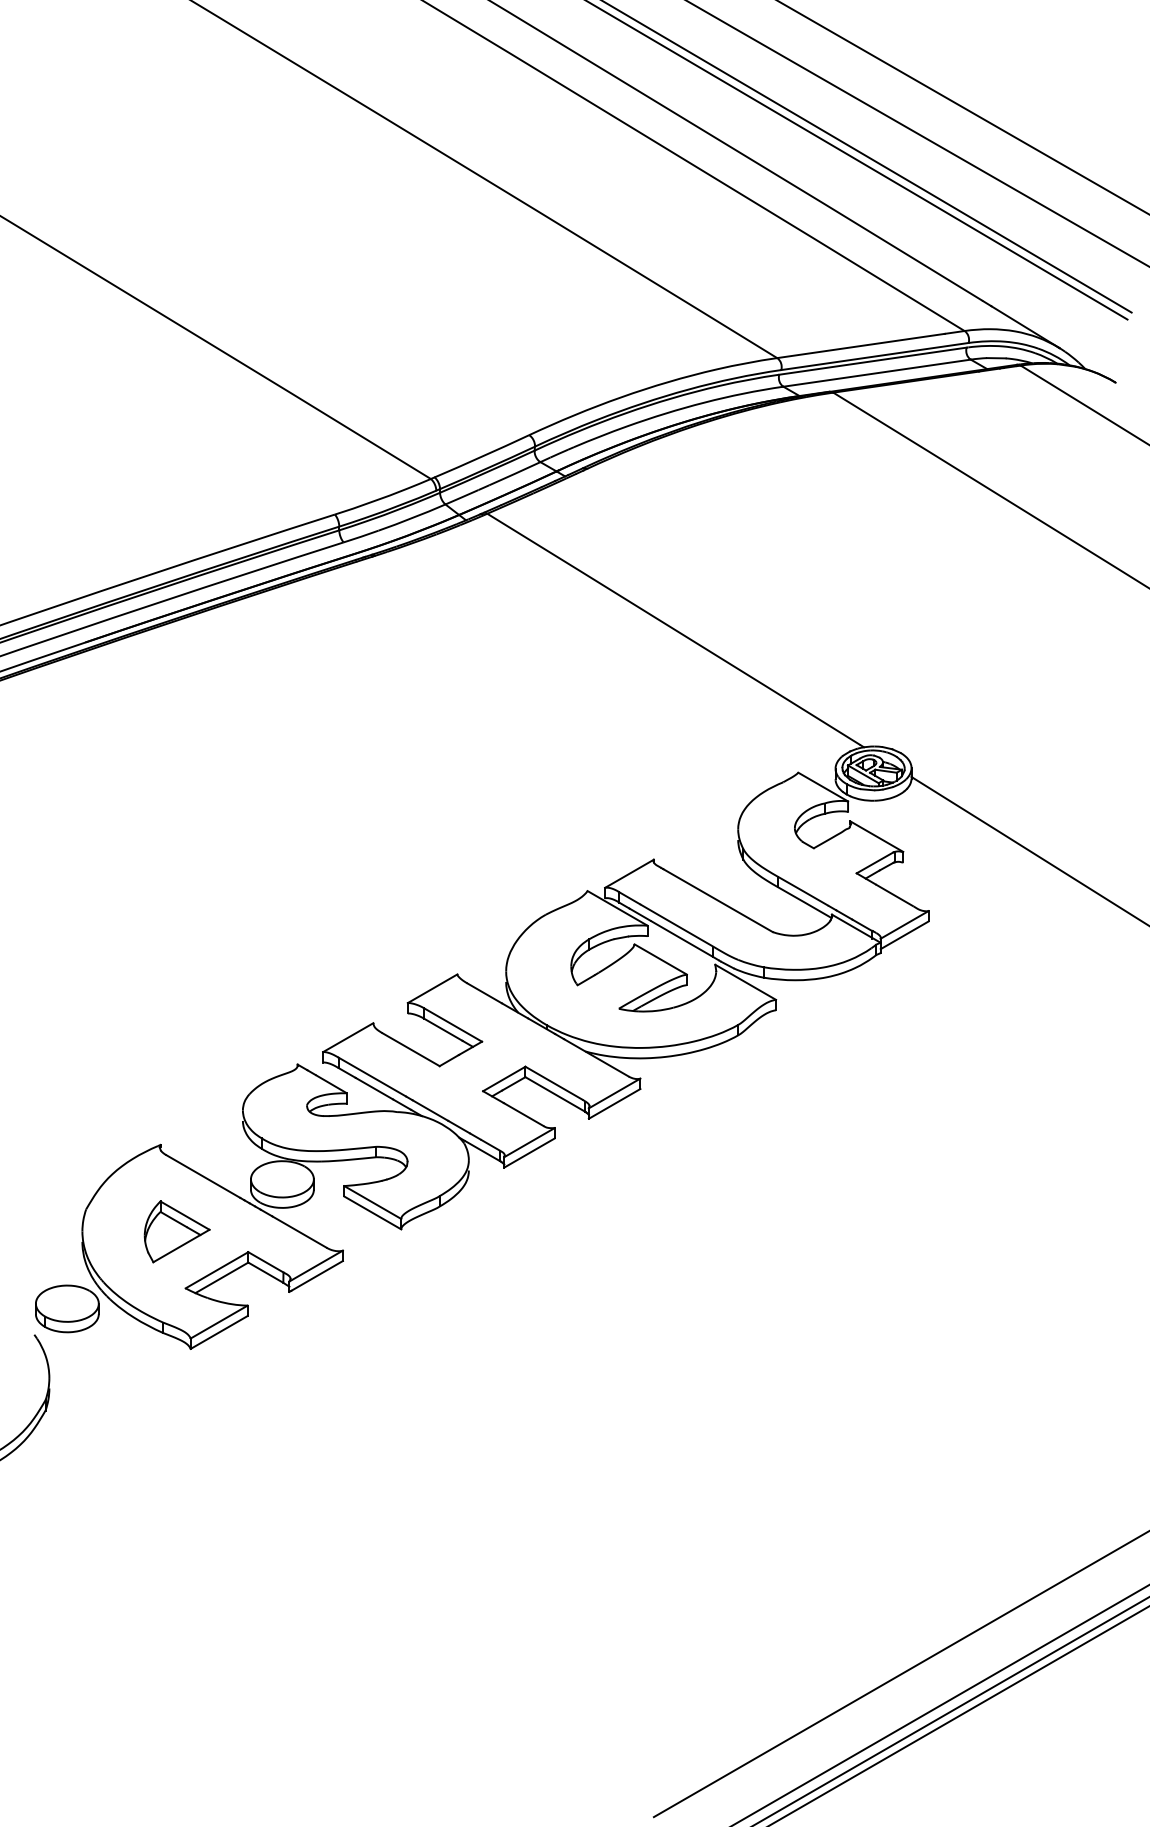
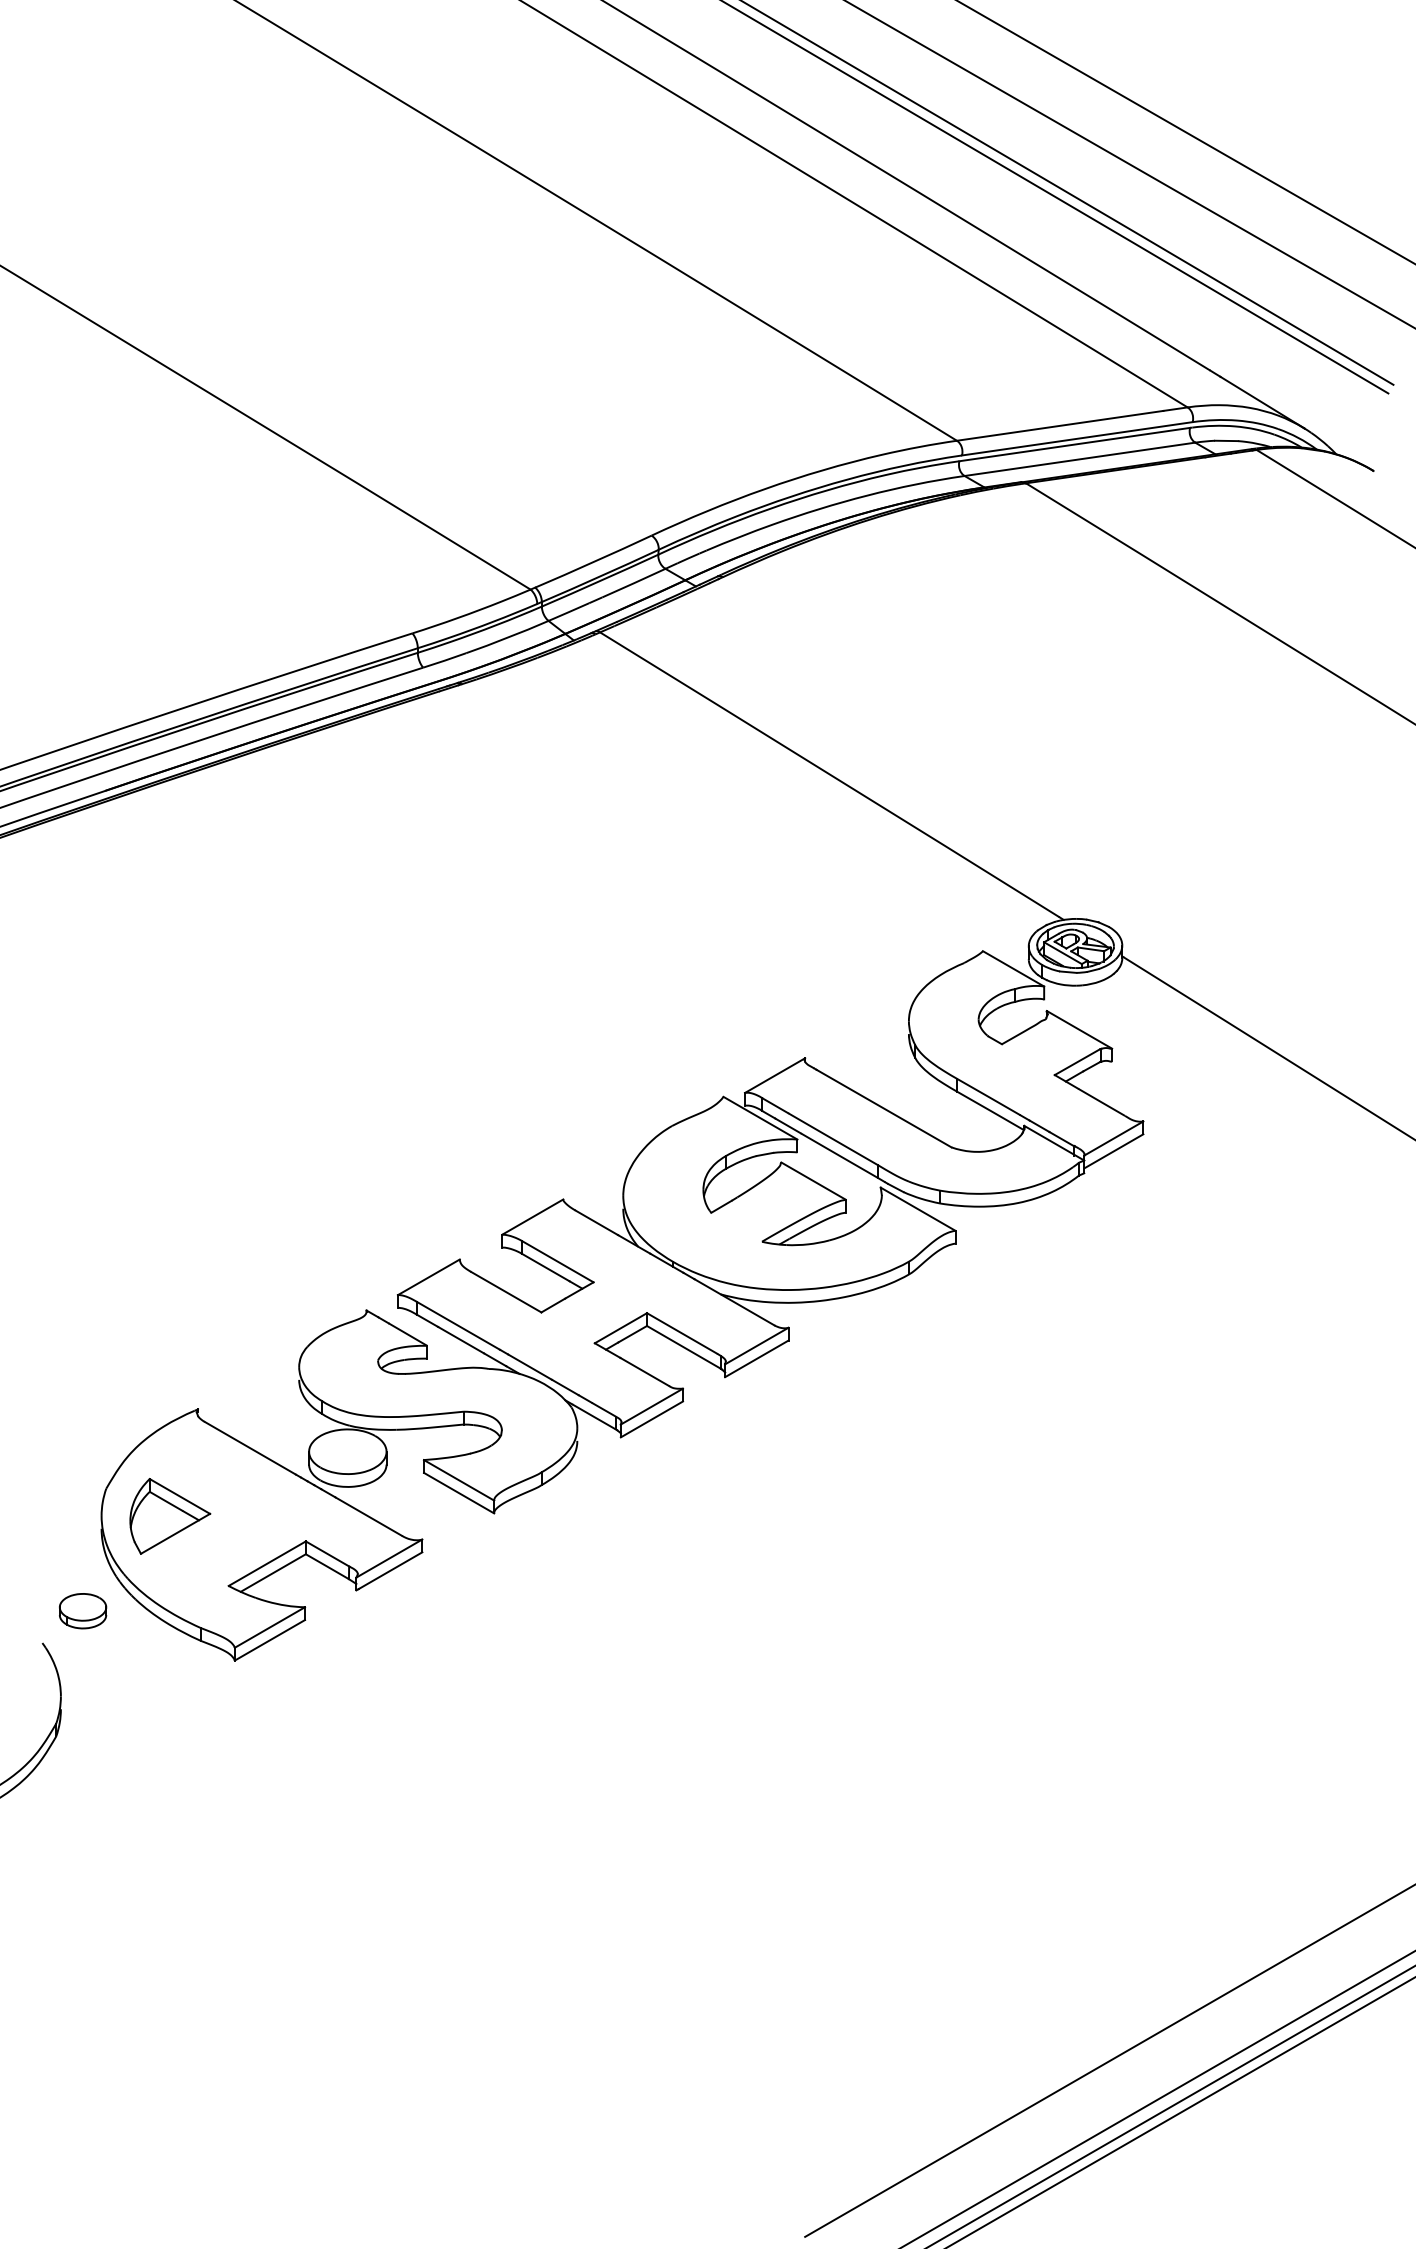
part: (177, 1231) -> (170, 1516), moved
part: (66, 1308) -> (82, 1610), size x0.6

